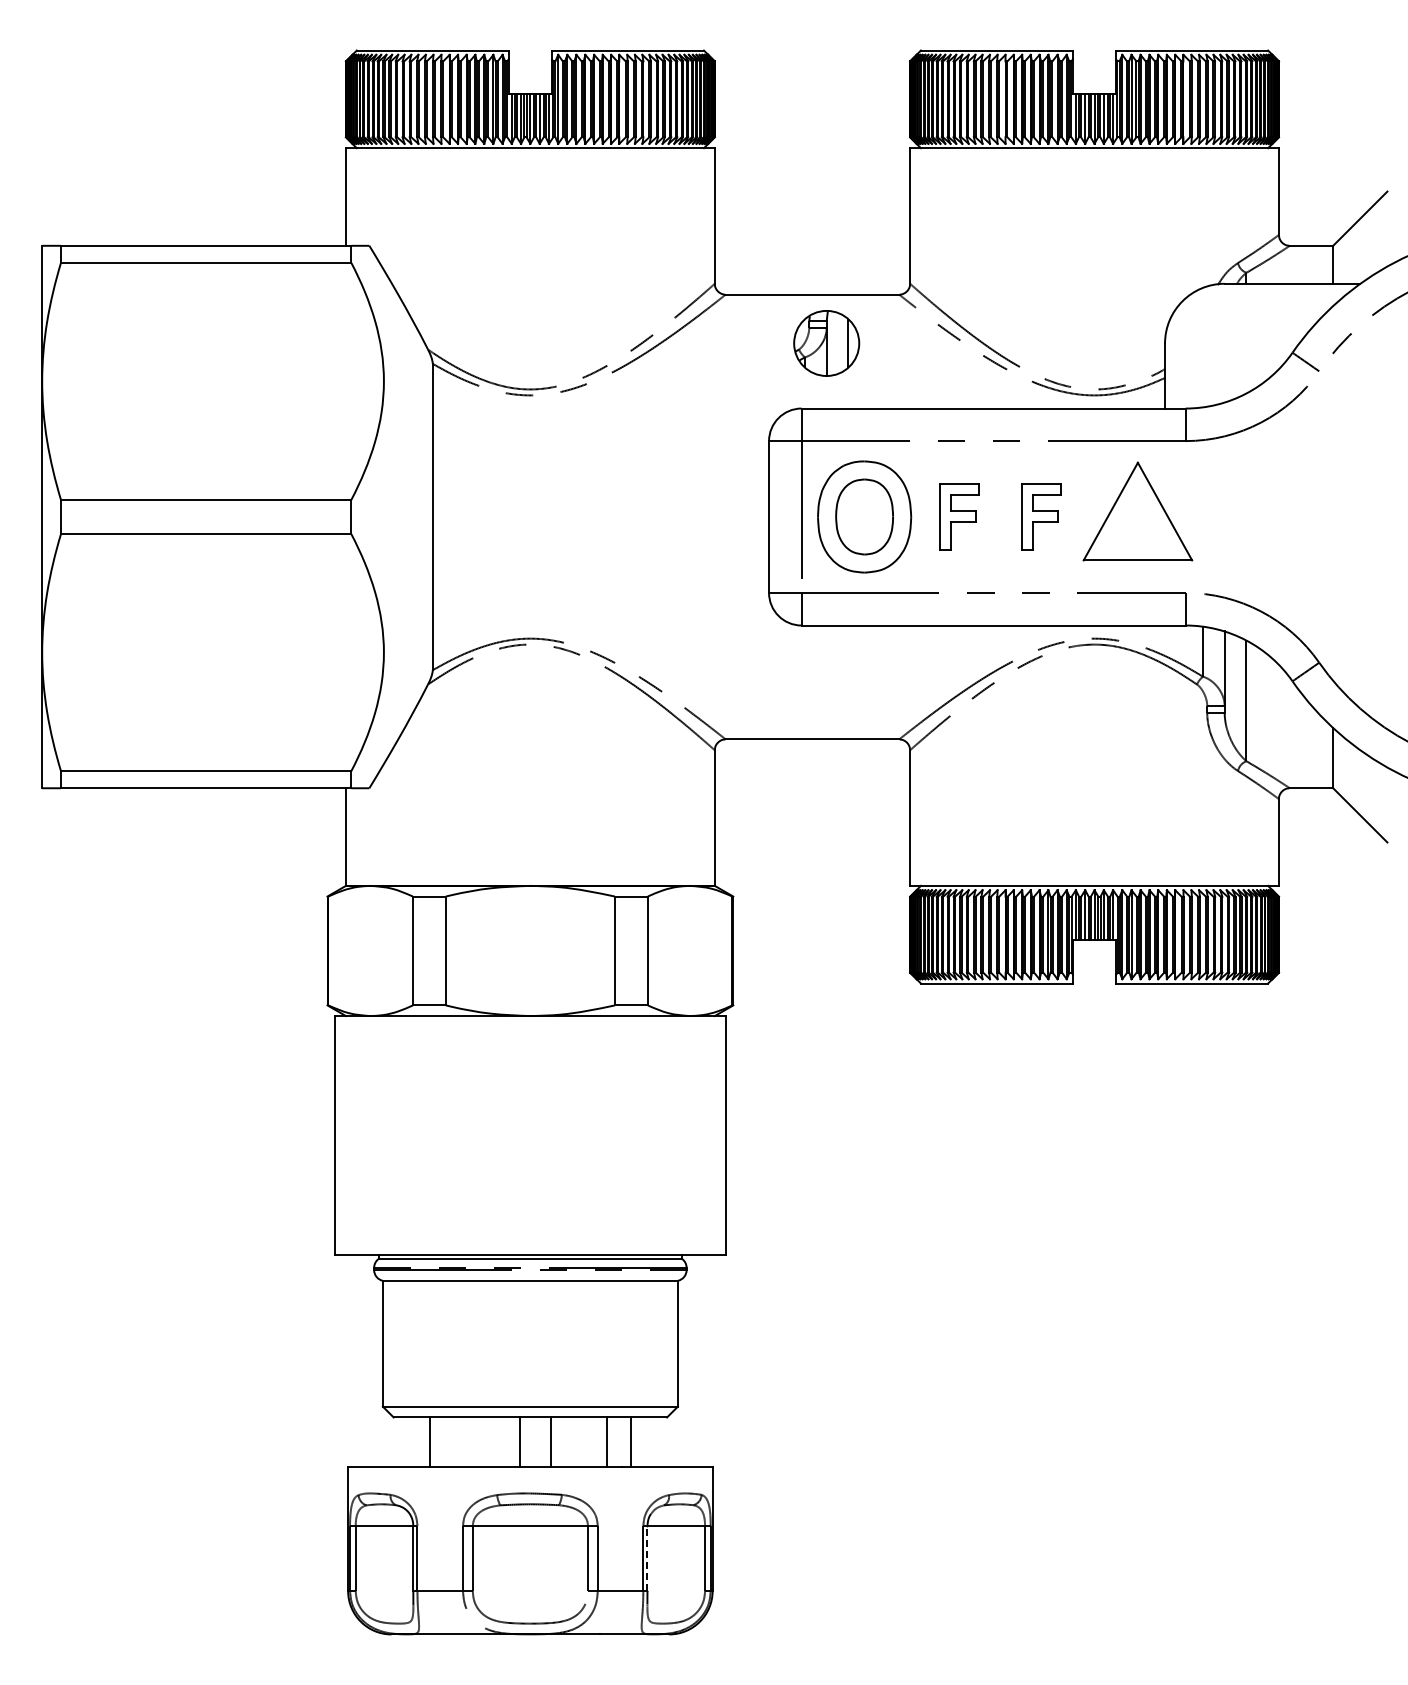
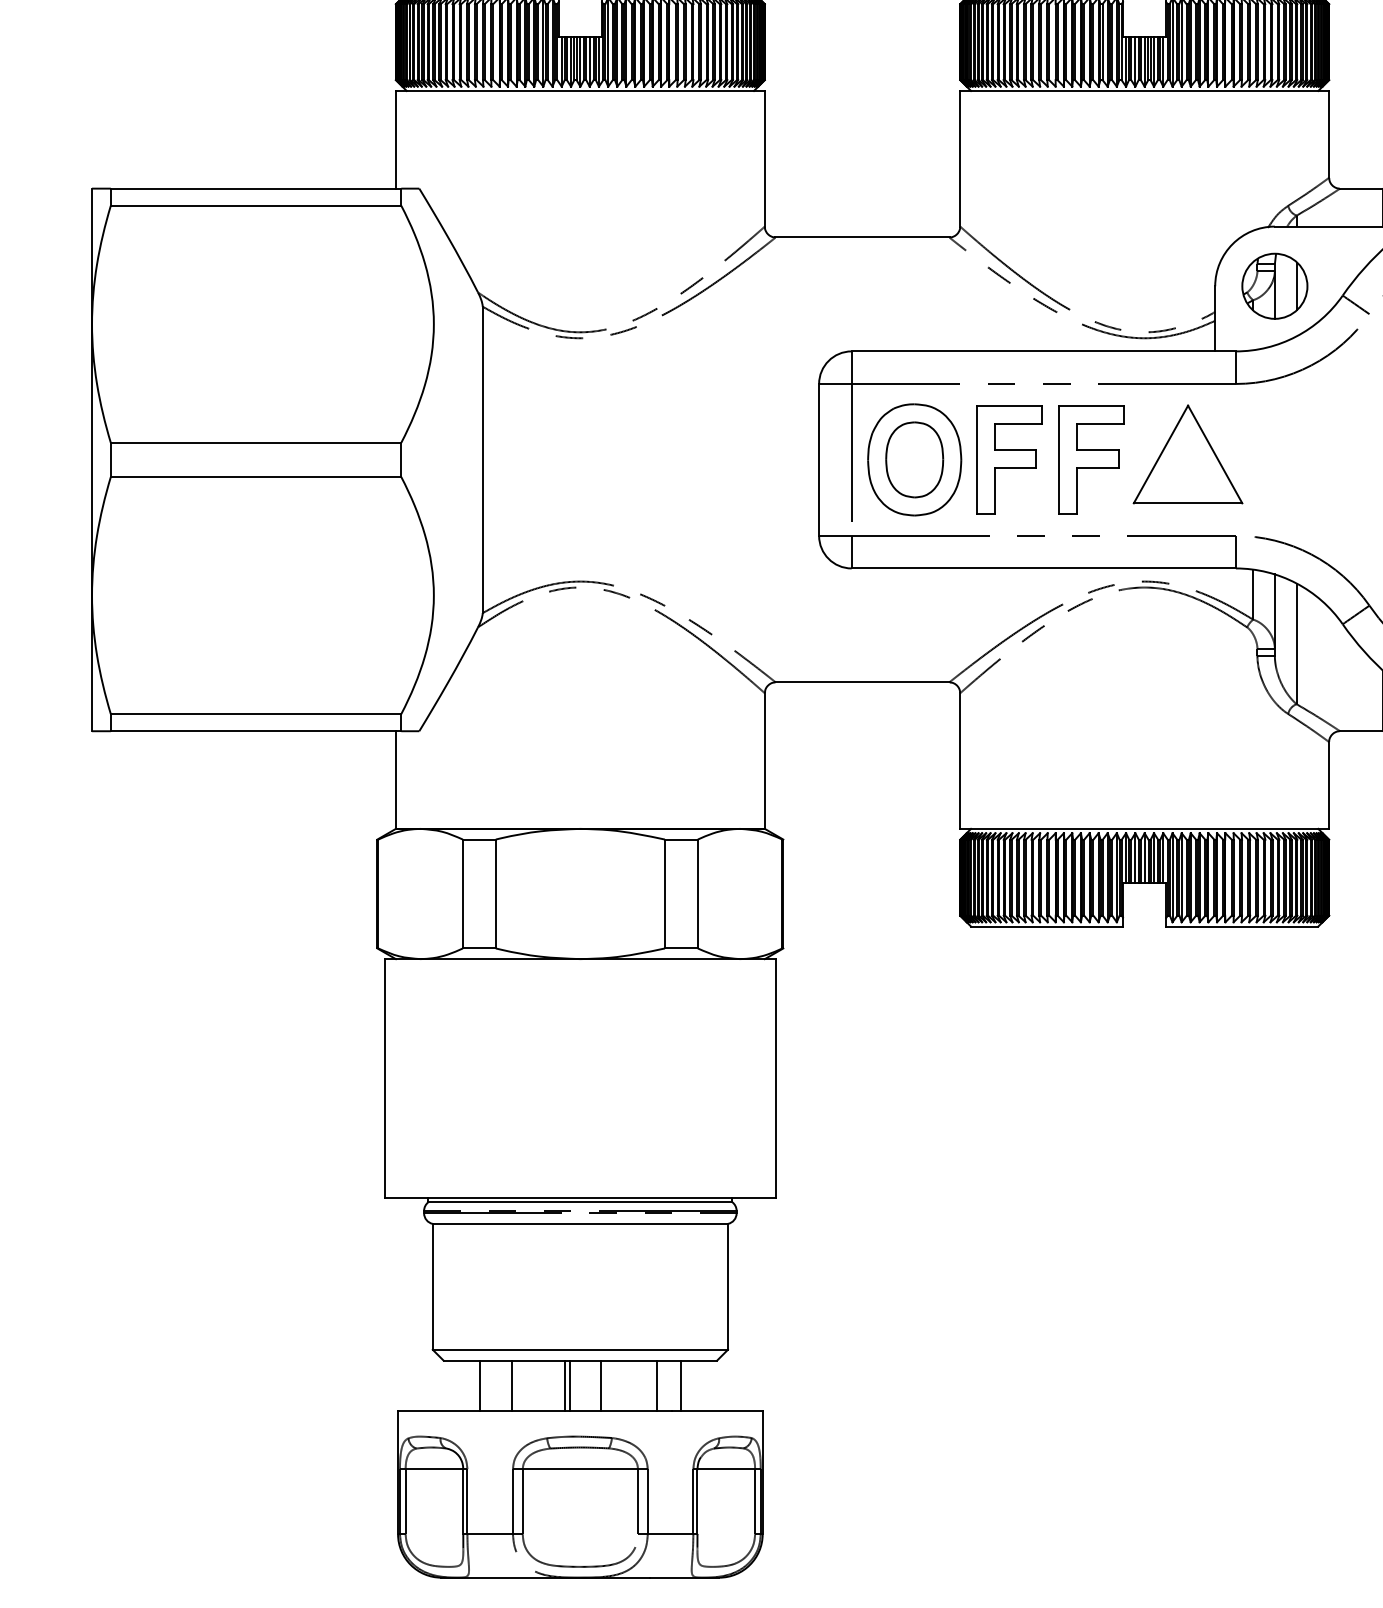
part: (826, 343) -> (1274, 286), moved
part: (959, 516) -> (1009, 459), size x1.67
part: (1041, 516) -> (1091, 459), size x1.67
line: (462, 1442) -> (512, 1385), added
line: (515, 1442) -> (565, 1385), added
line: (647, 1558) -> (697, 1501), dashed -> solid

